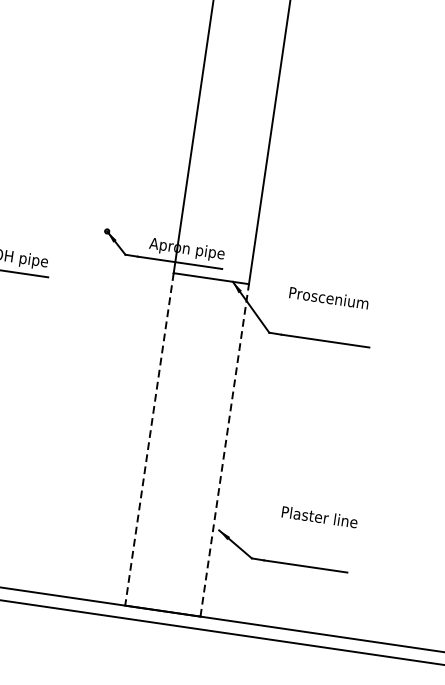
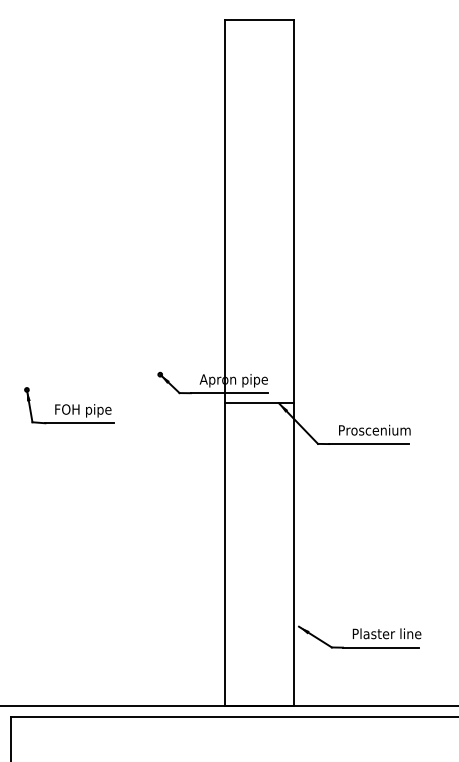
text: (328, 297) -> (374, 429), moved
line: (149, 440) -> (225, 555), dashed -> solid
line: (224, 450) -> (293, 554), dashed -> solid
text: (319, 516) -> (386, 633), moved

